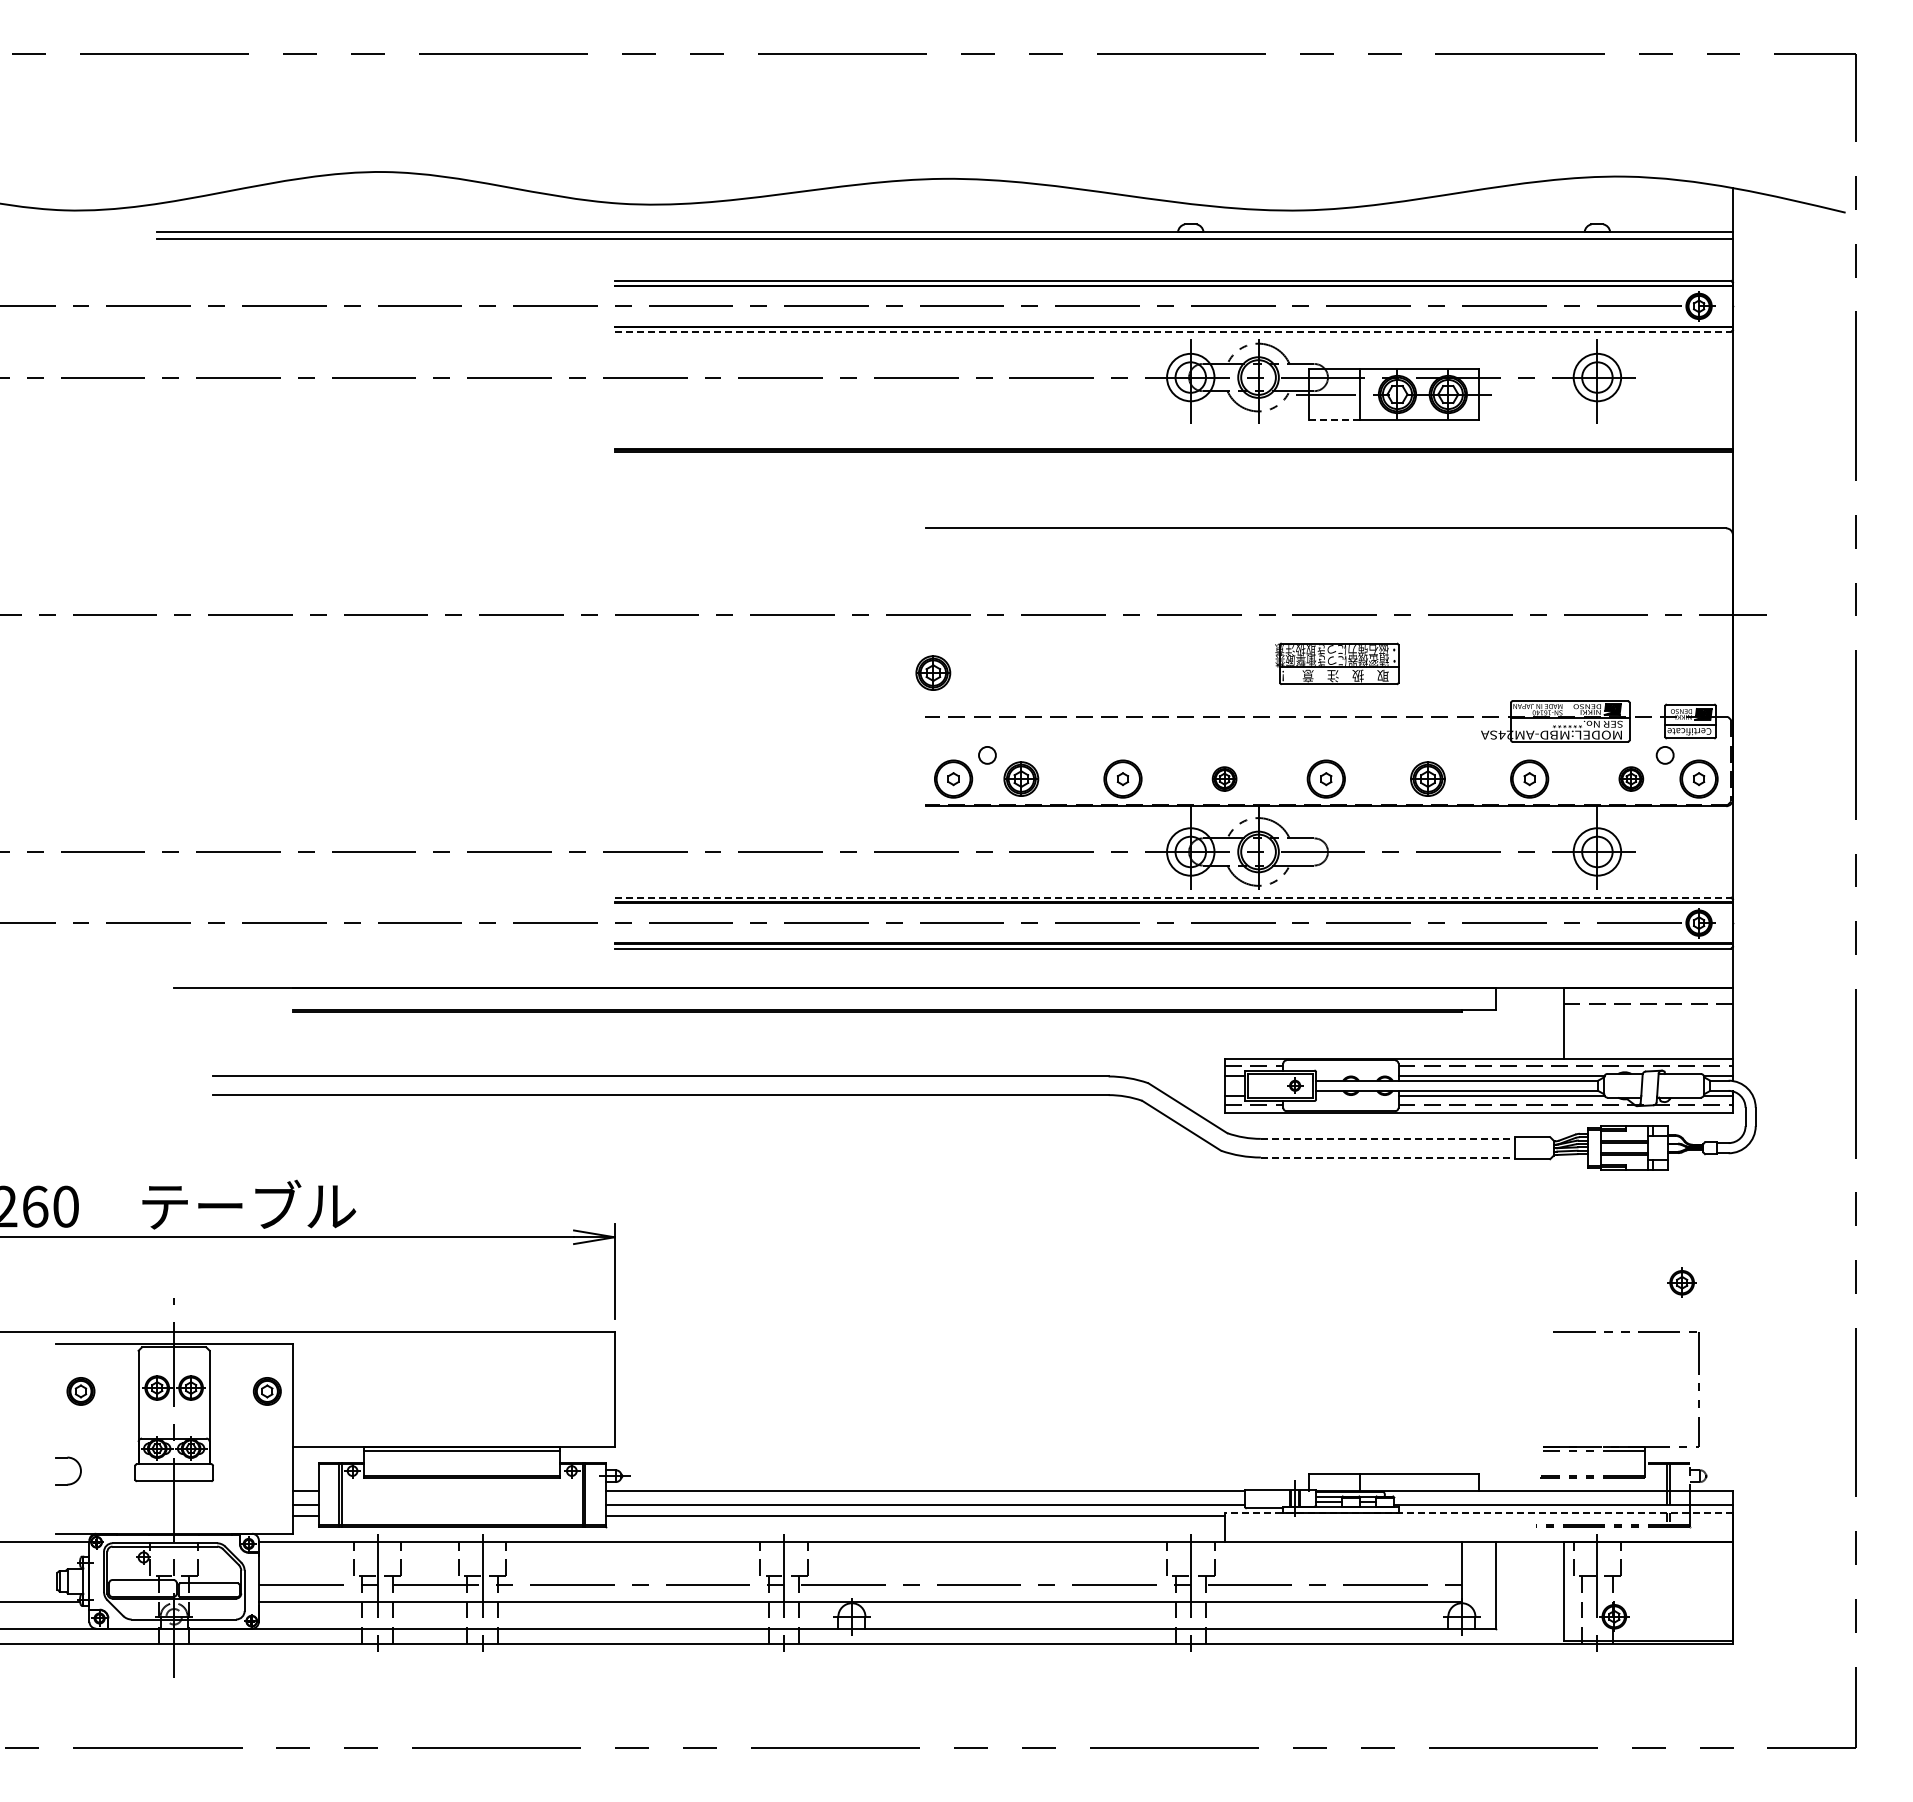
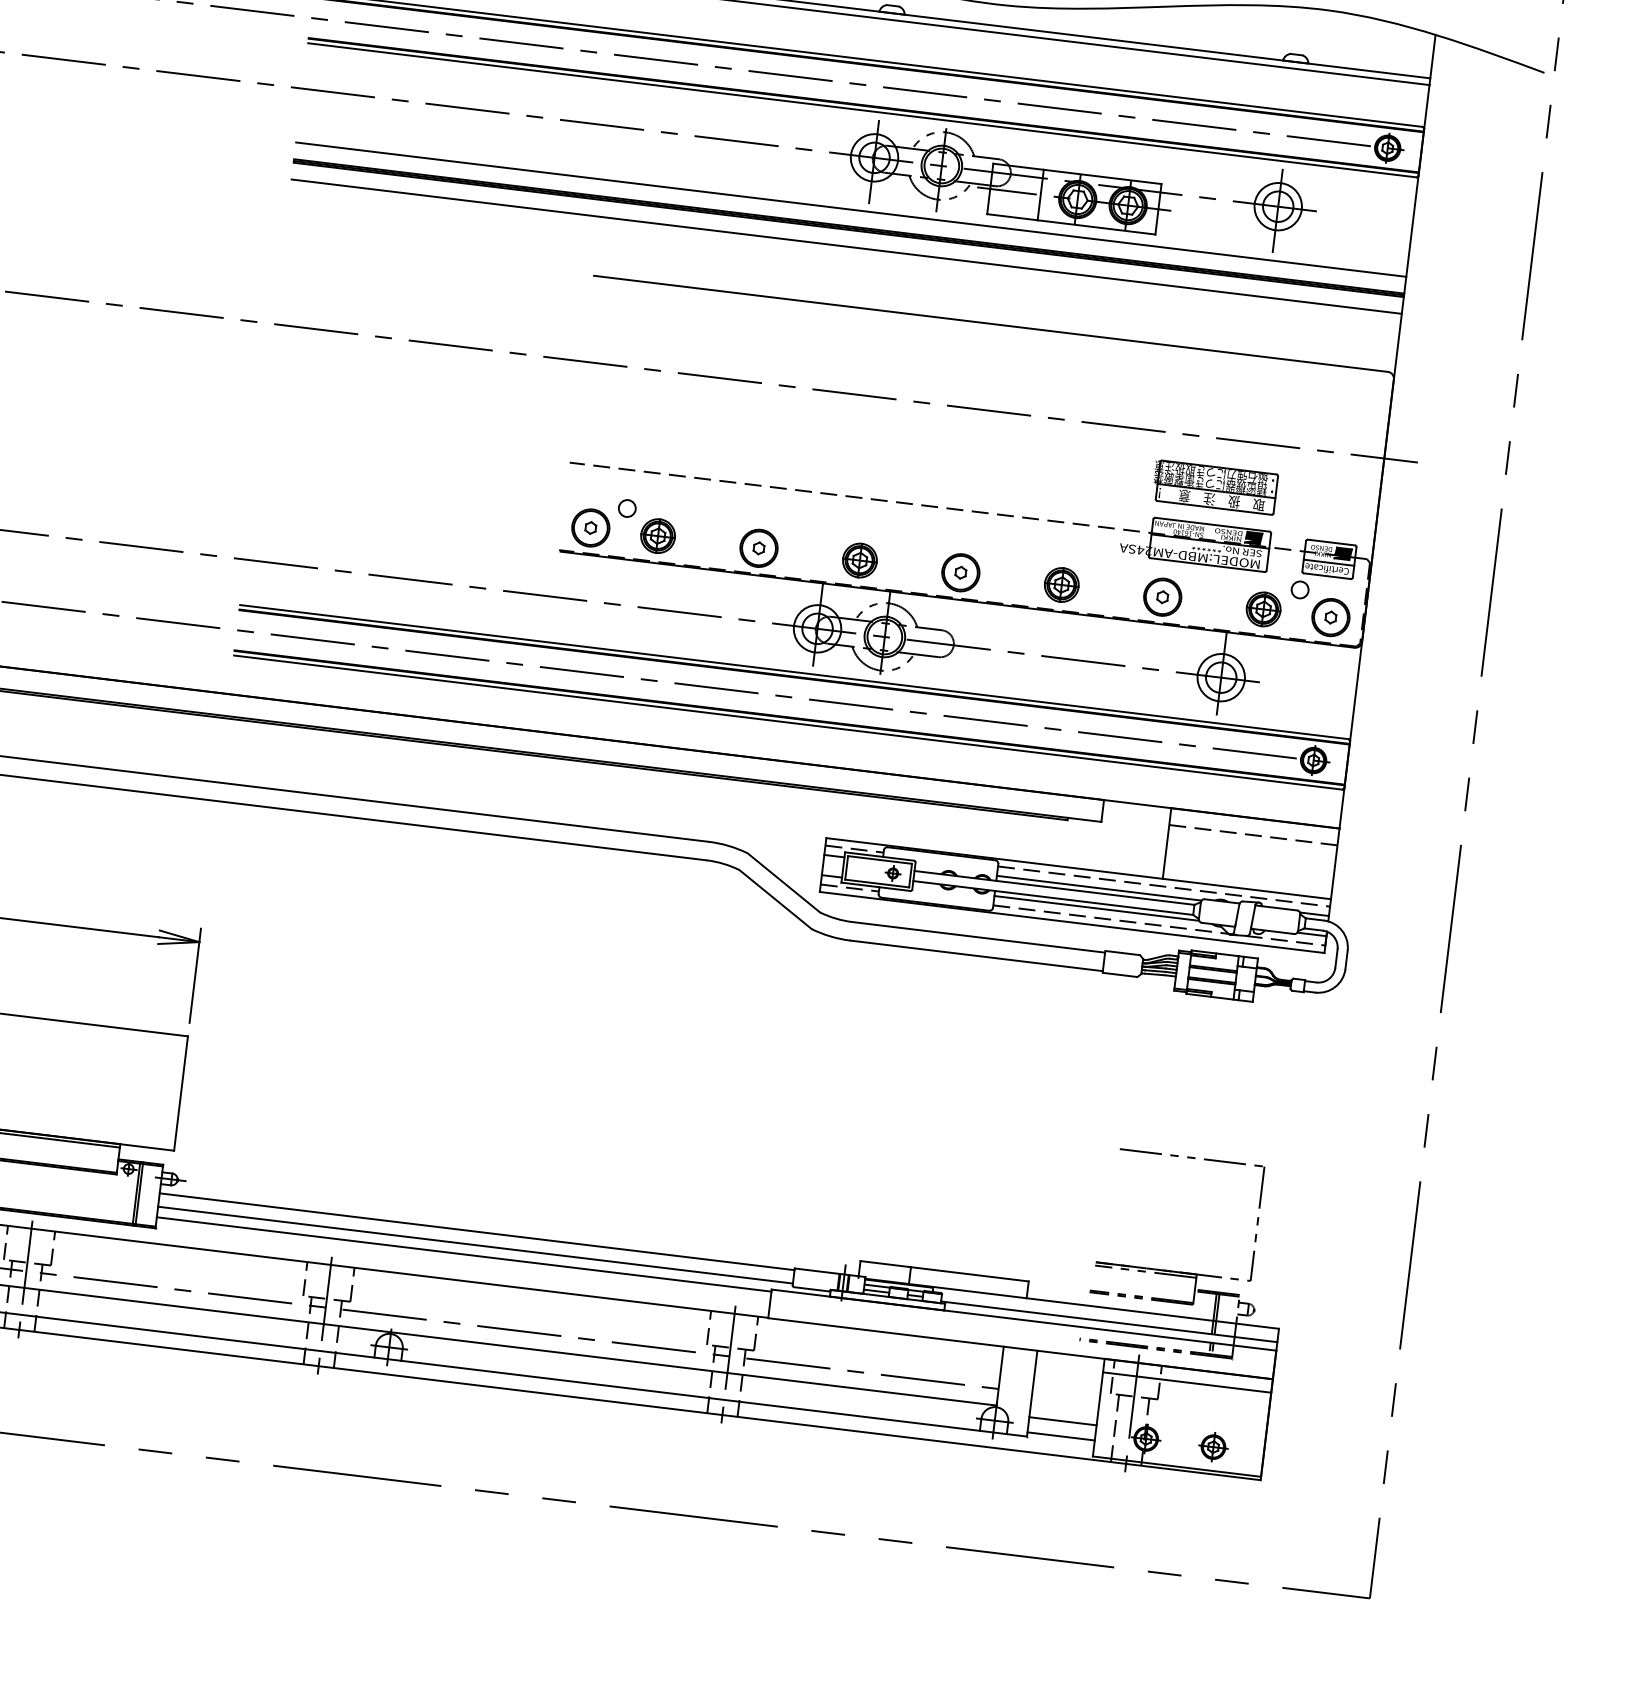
line: (1173, 331) -> (862, 110), dashed -> solid
line: (1334, 419) -> (1012, 216), dashed -> solid
line: (1173, 431) -> (850, 209), added
line: (1173, 469) -> (846, 247), added
part: (1337, 663) -> (1215, 487), moved
part: (933, 672) -> (583, 419), removed
part: (1224, 778) -> (859, 559), size x1.43
part: (1631, 778) -> (1263, 608), size x1.43
line: (1173, 897) -> (794, 671), dashed -> solid
line: (1388, 1138) -> (979, 937), dashed -> solid
line: (1388, 1157) -> (977, 955), dashed -> solid
part: (1681, 1282) -> (1212, 1446), moved
line: (1478, 1513) -> (1023, 1320), dashed -> solid
line: (1647, 1555) -> (1186, 1382), added
line: (1529, 1609) -> (1062, 1421), added
line: (1529, 1624) -> (1061, 1436), added

